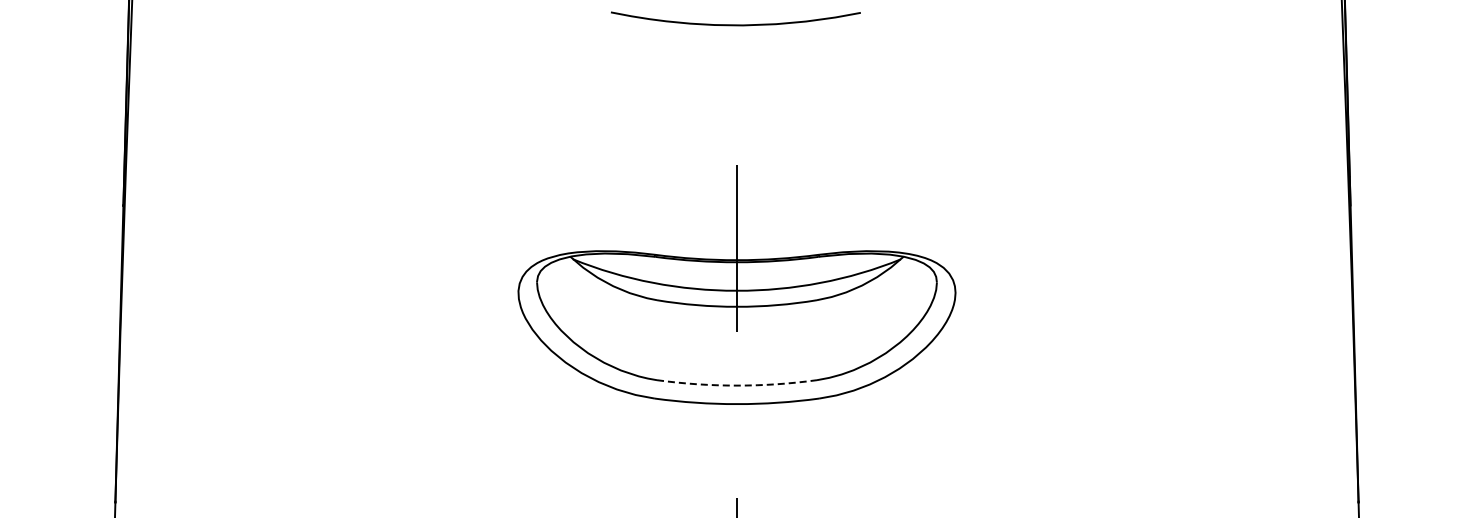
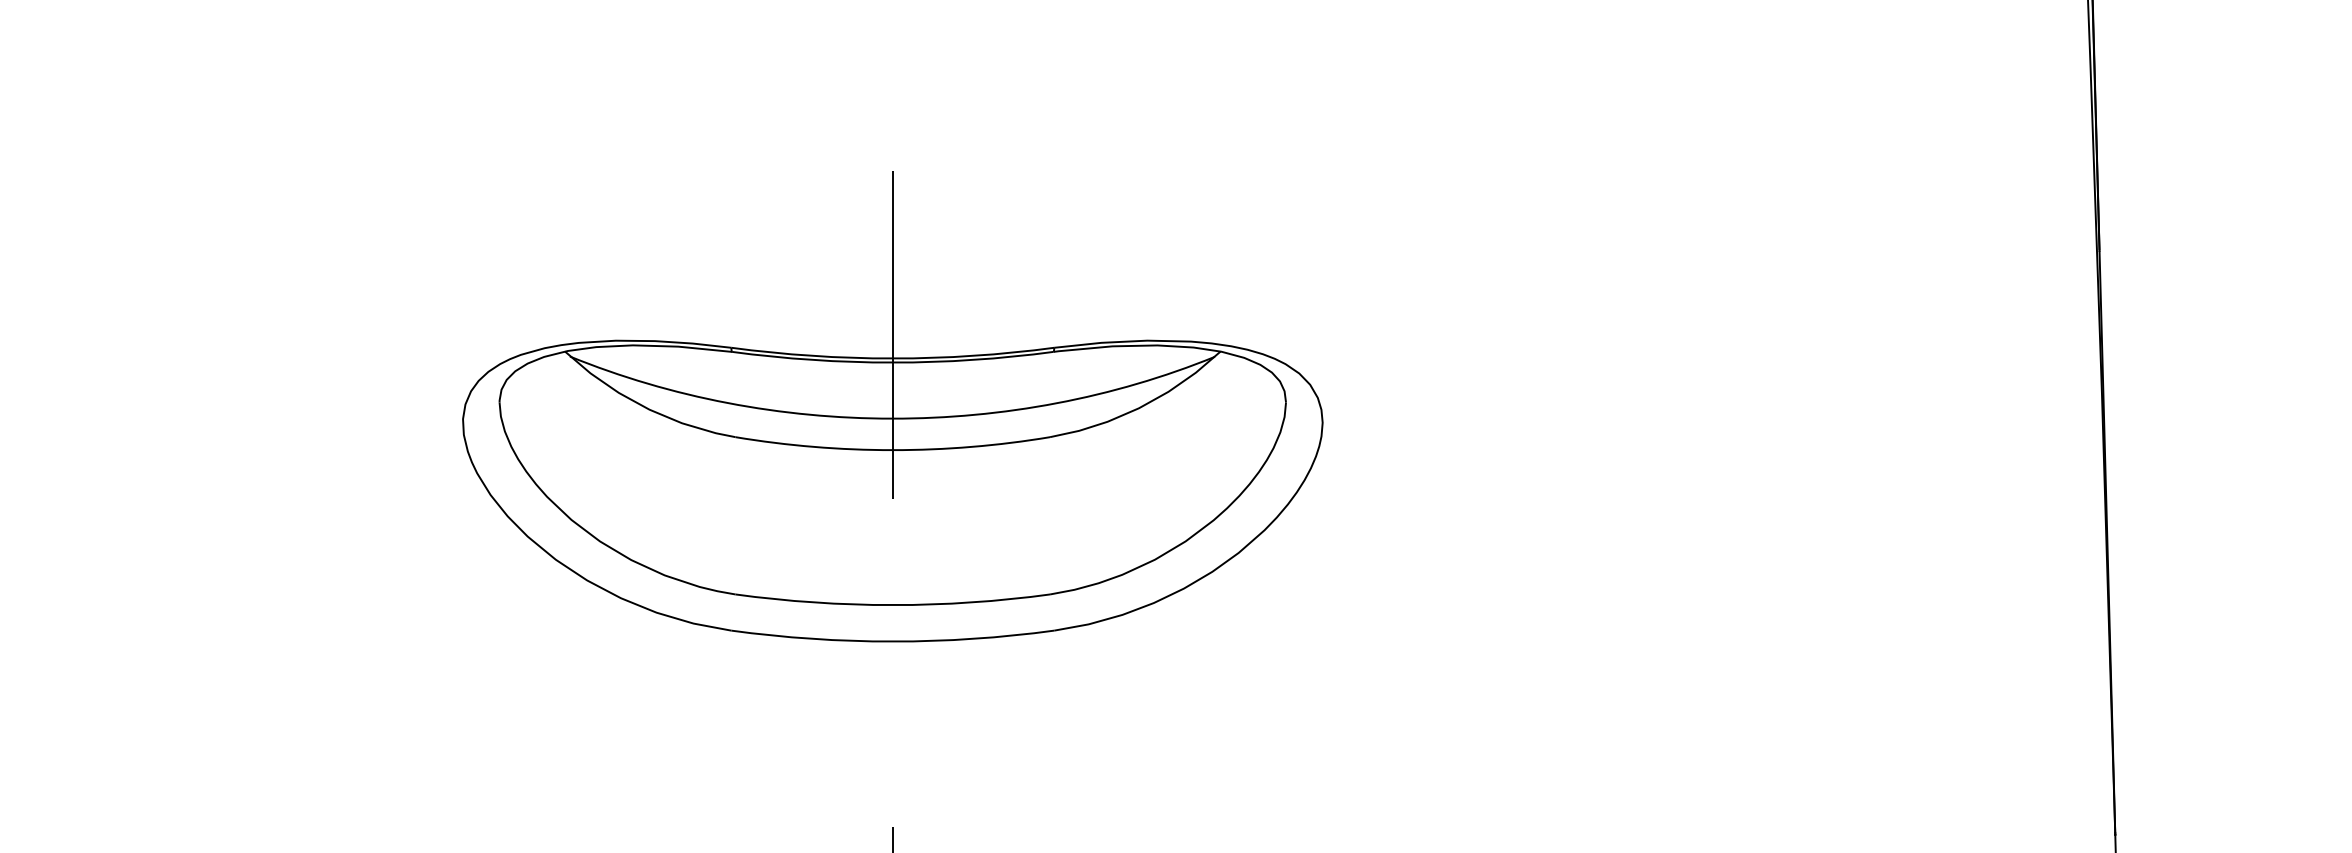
arc: (737, 385) -> (893, 604), dashed -> solid

